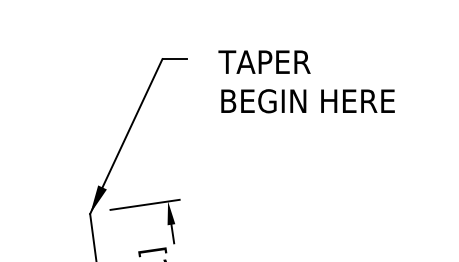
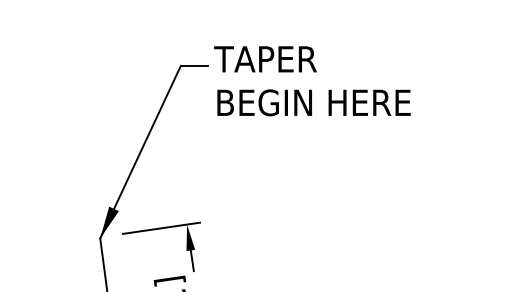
text: (306, 82) -> (312, 81), moved

